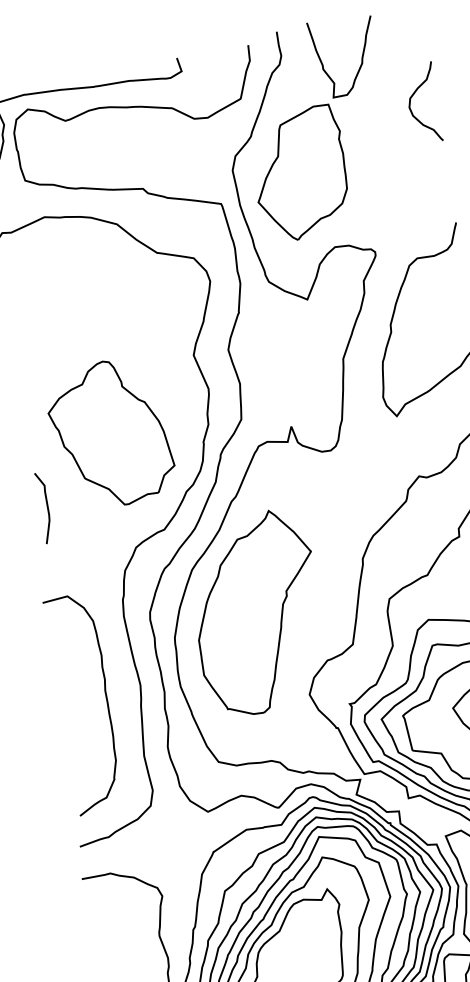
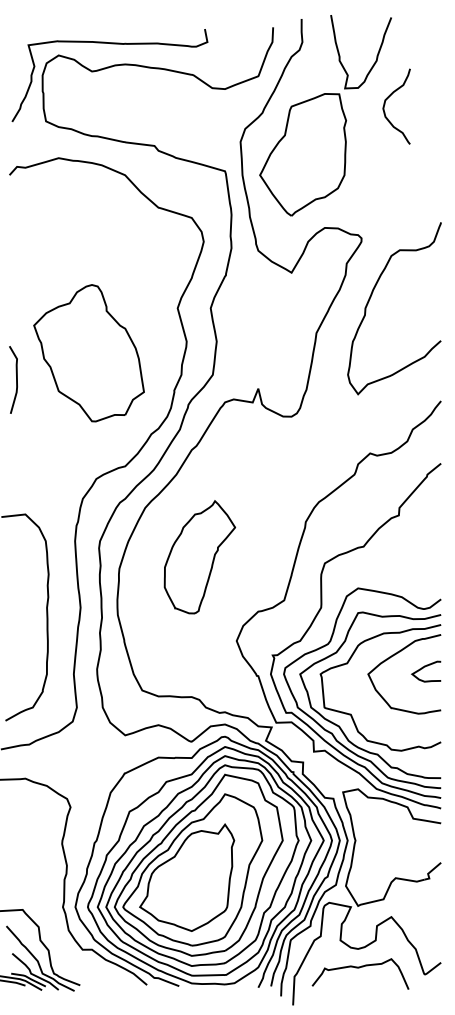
curve: (411, 102) -> (385, 104), moved
part: (110, 434) -> (88, 353), moved
curve: (47, 507) -> (16, 379), moved
part: (256, 612) -> (199, 556), size x0.6

